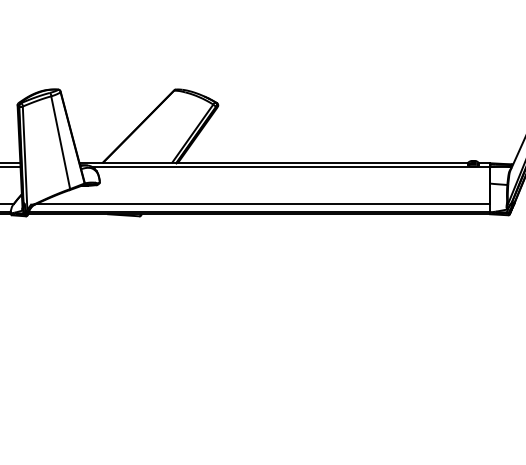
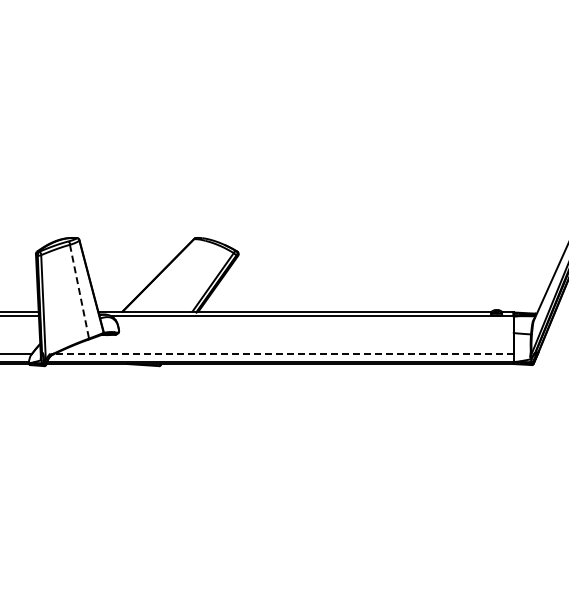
line: (60, 142) -> (79, 291), solid -> dashed
line: (262, 203) -> (283, 353), solid -> dashed

